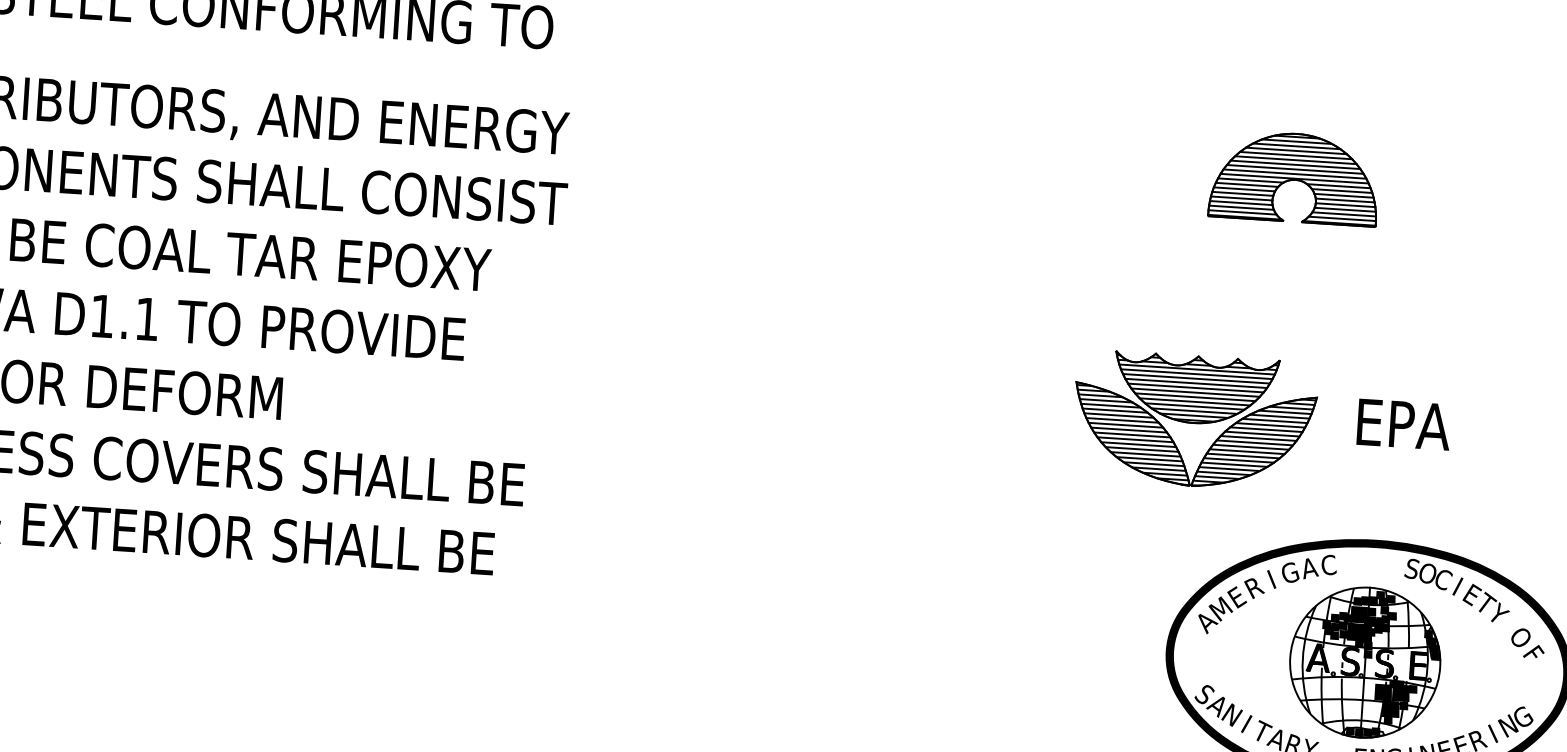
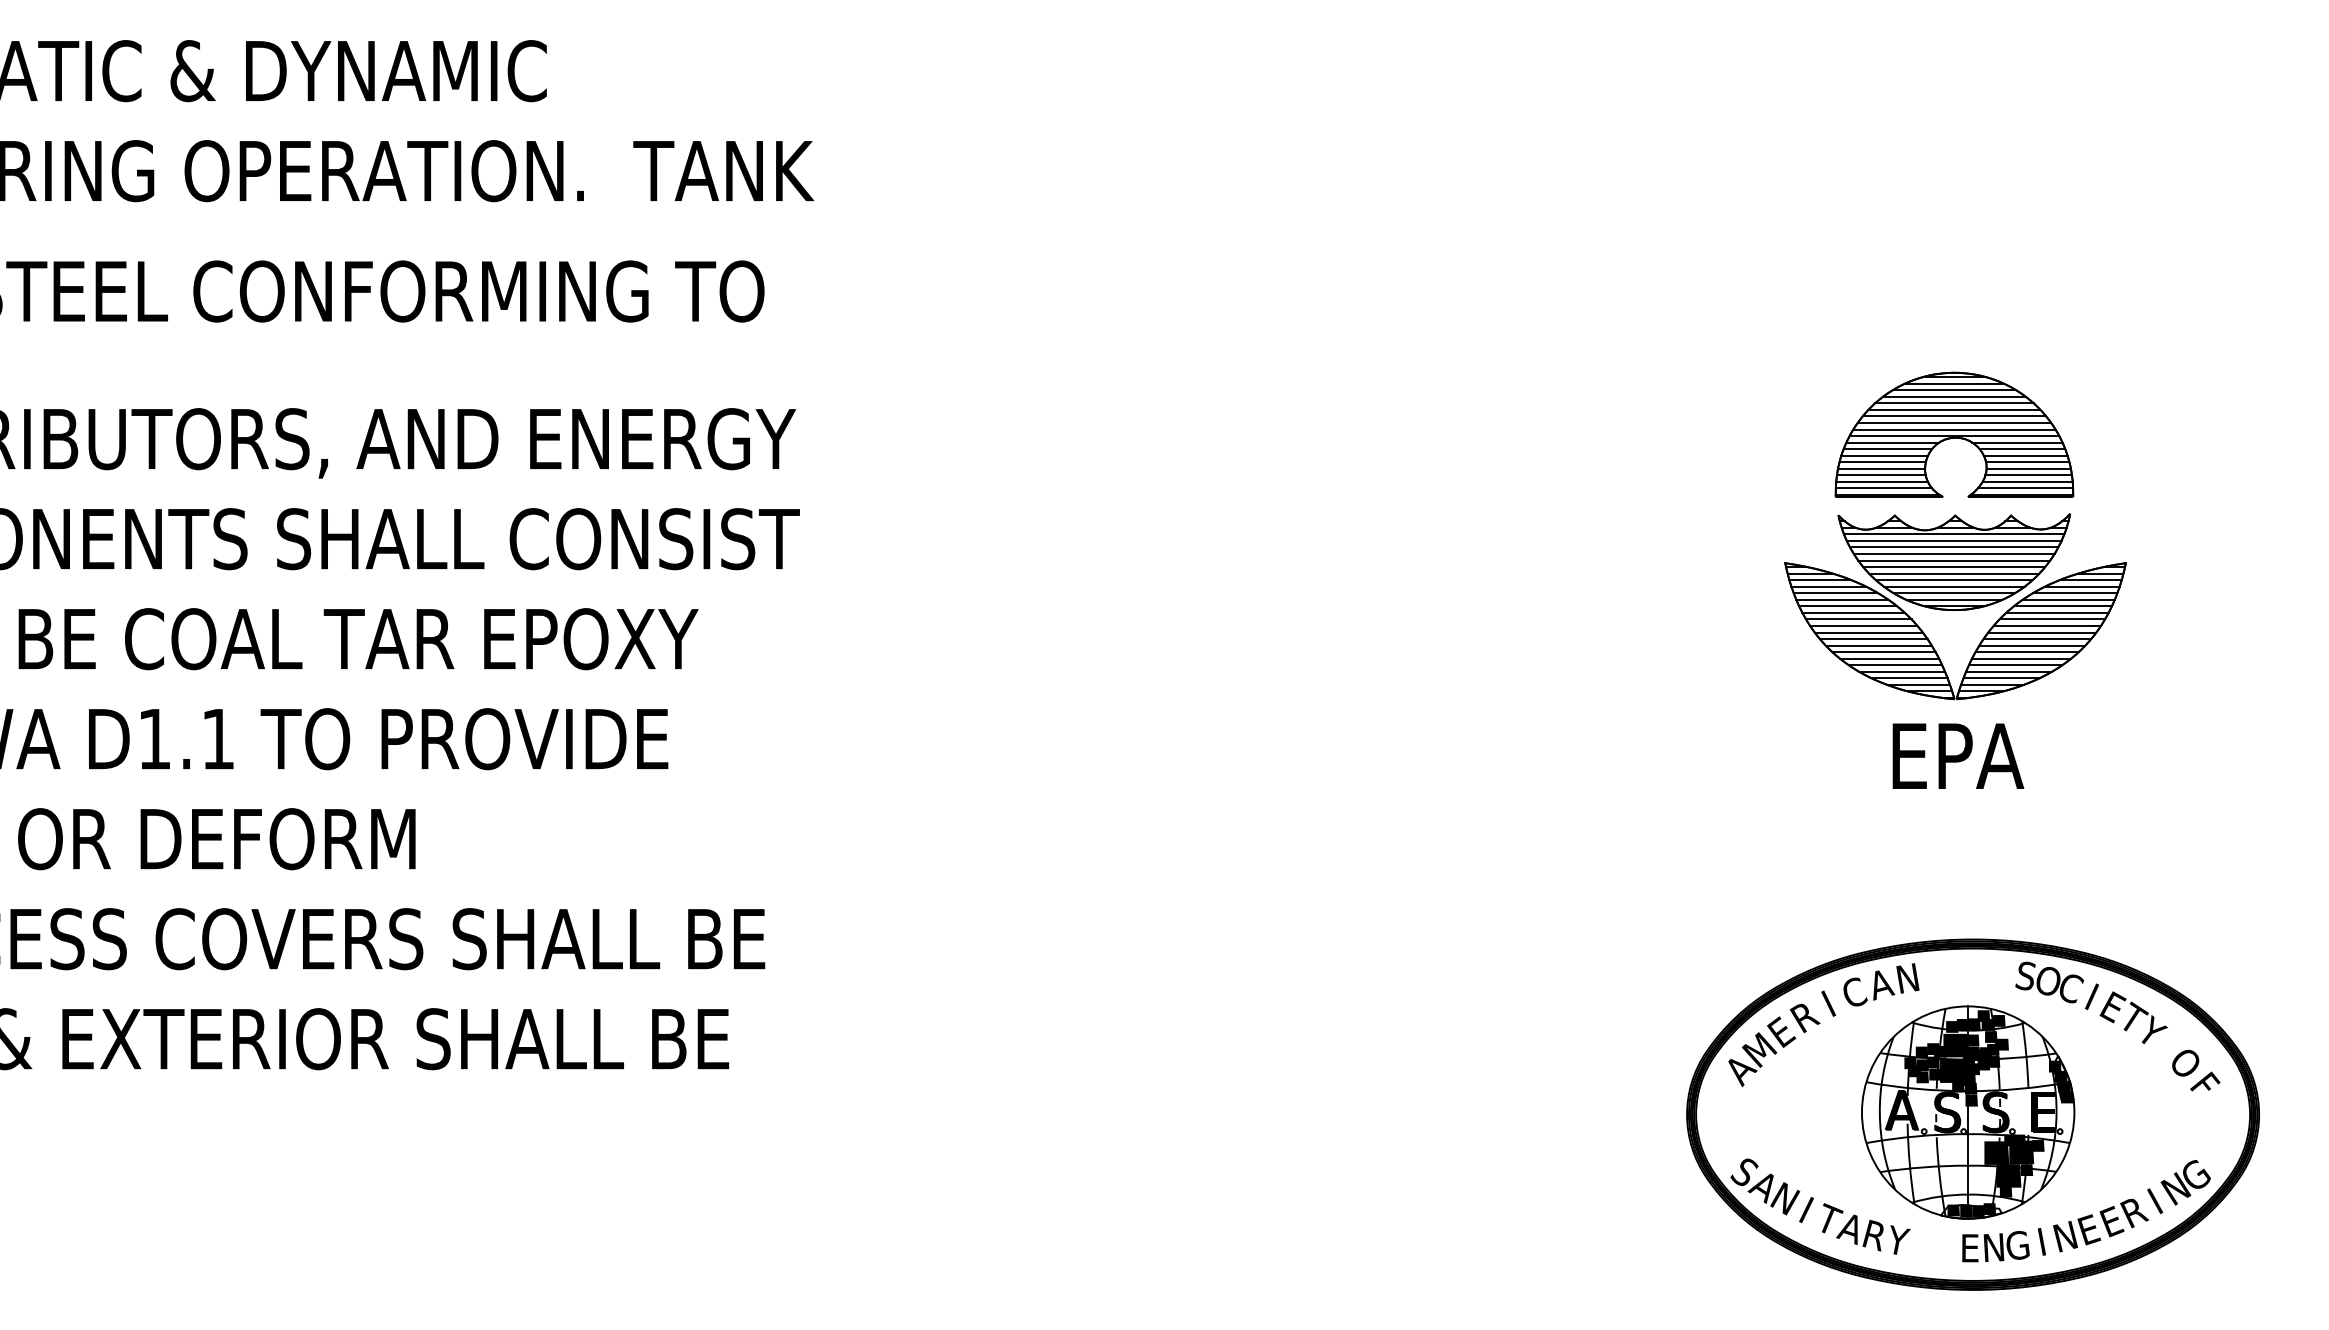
part: (1294, 177) -> (1954, 434), moved
part: (1194, 420) -> (1955, 606), moved
text: (1404, 424) -> (1958, 755), moved
text: (1328, 565) -> (1907, 978), C -> N
text: (1290, 572) -> (1854, 991), G -> C

